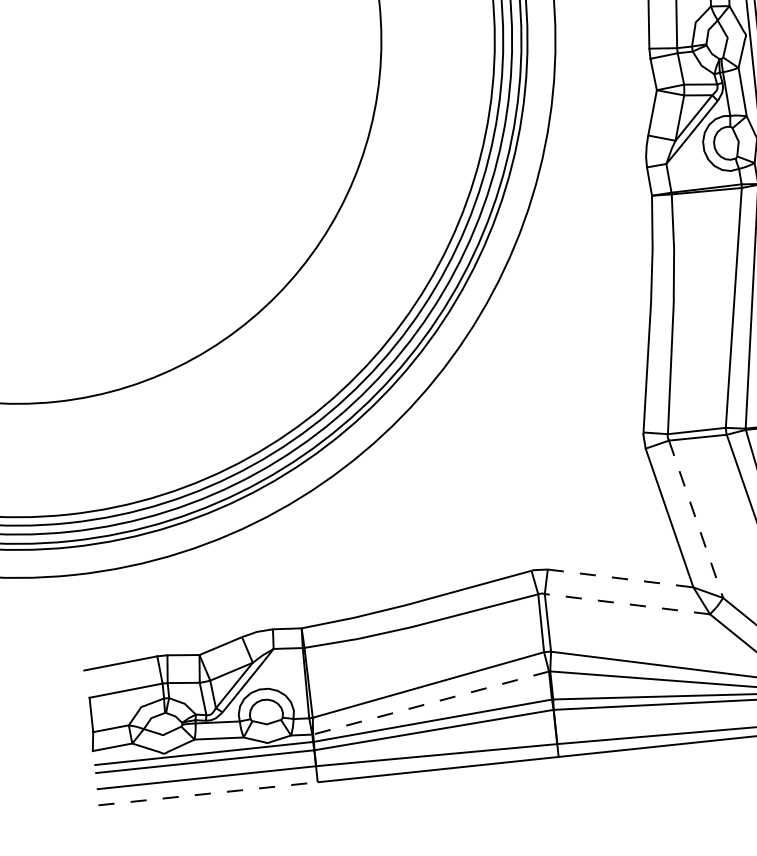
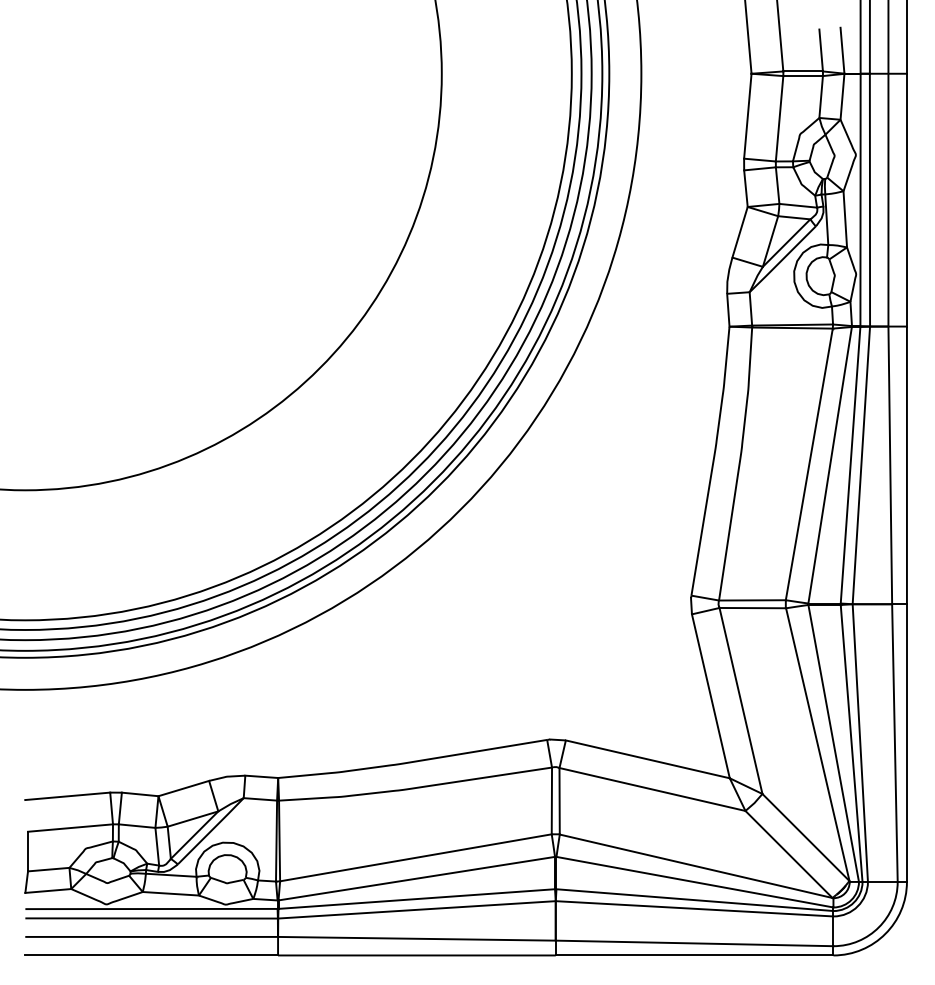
line: (696, 519) -> (741, 701), dashed -> solid
line: (621, 578) -> (648, 759), dashed -> solid
line: (627, 604) -> (652, 789), dashed -> solid
line: (430, 702) -> (416, 878), dashed -> solid
line: (208, 793) -> (152, 955), dashed -> solid

